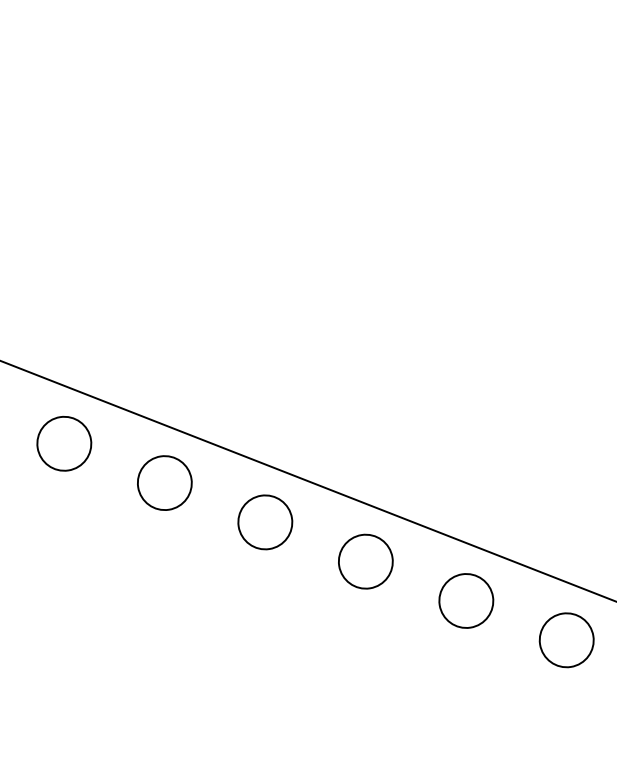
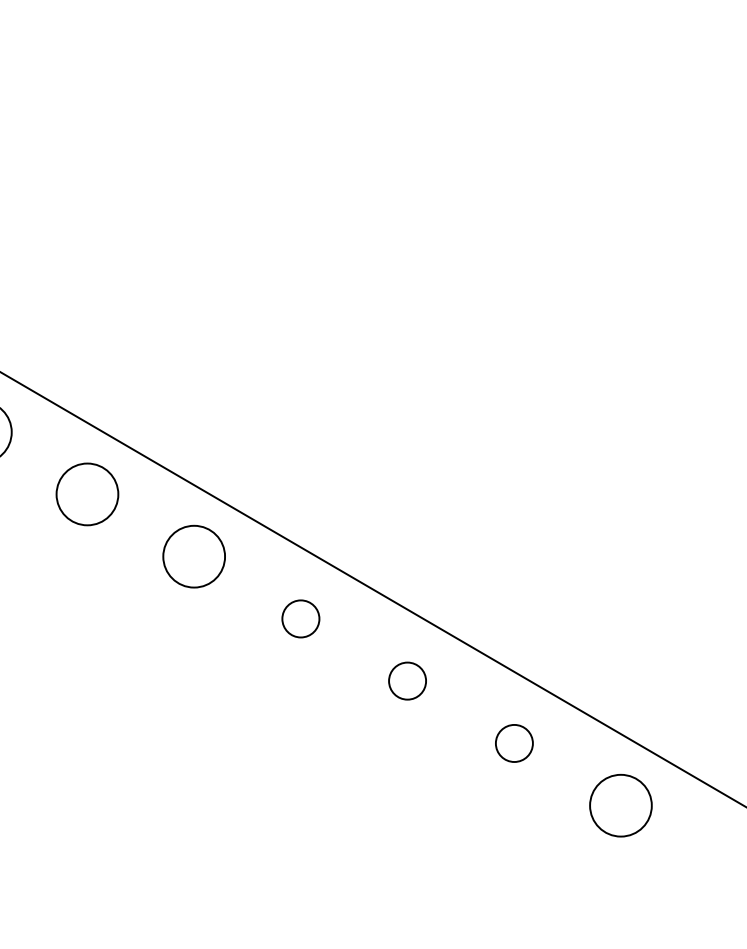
circle: (264, 522) -> (300, 618), size x0.6
circle: (365, 561) -> (407, 680), size x0.6
circle: (466, 601) -> (514, 743), size x0.6

